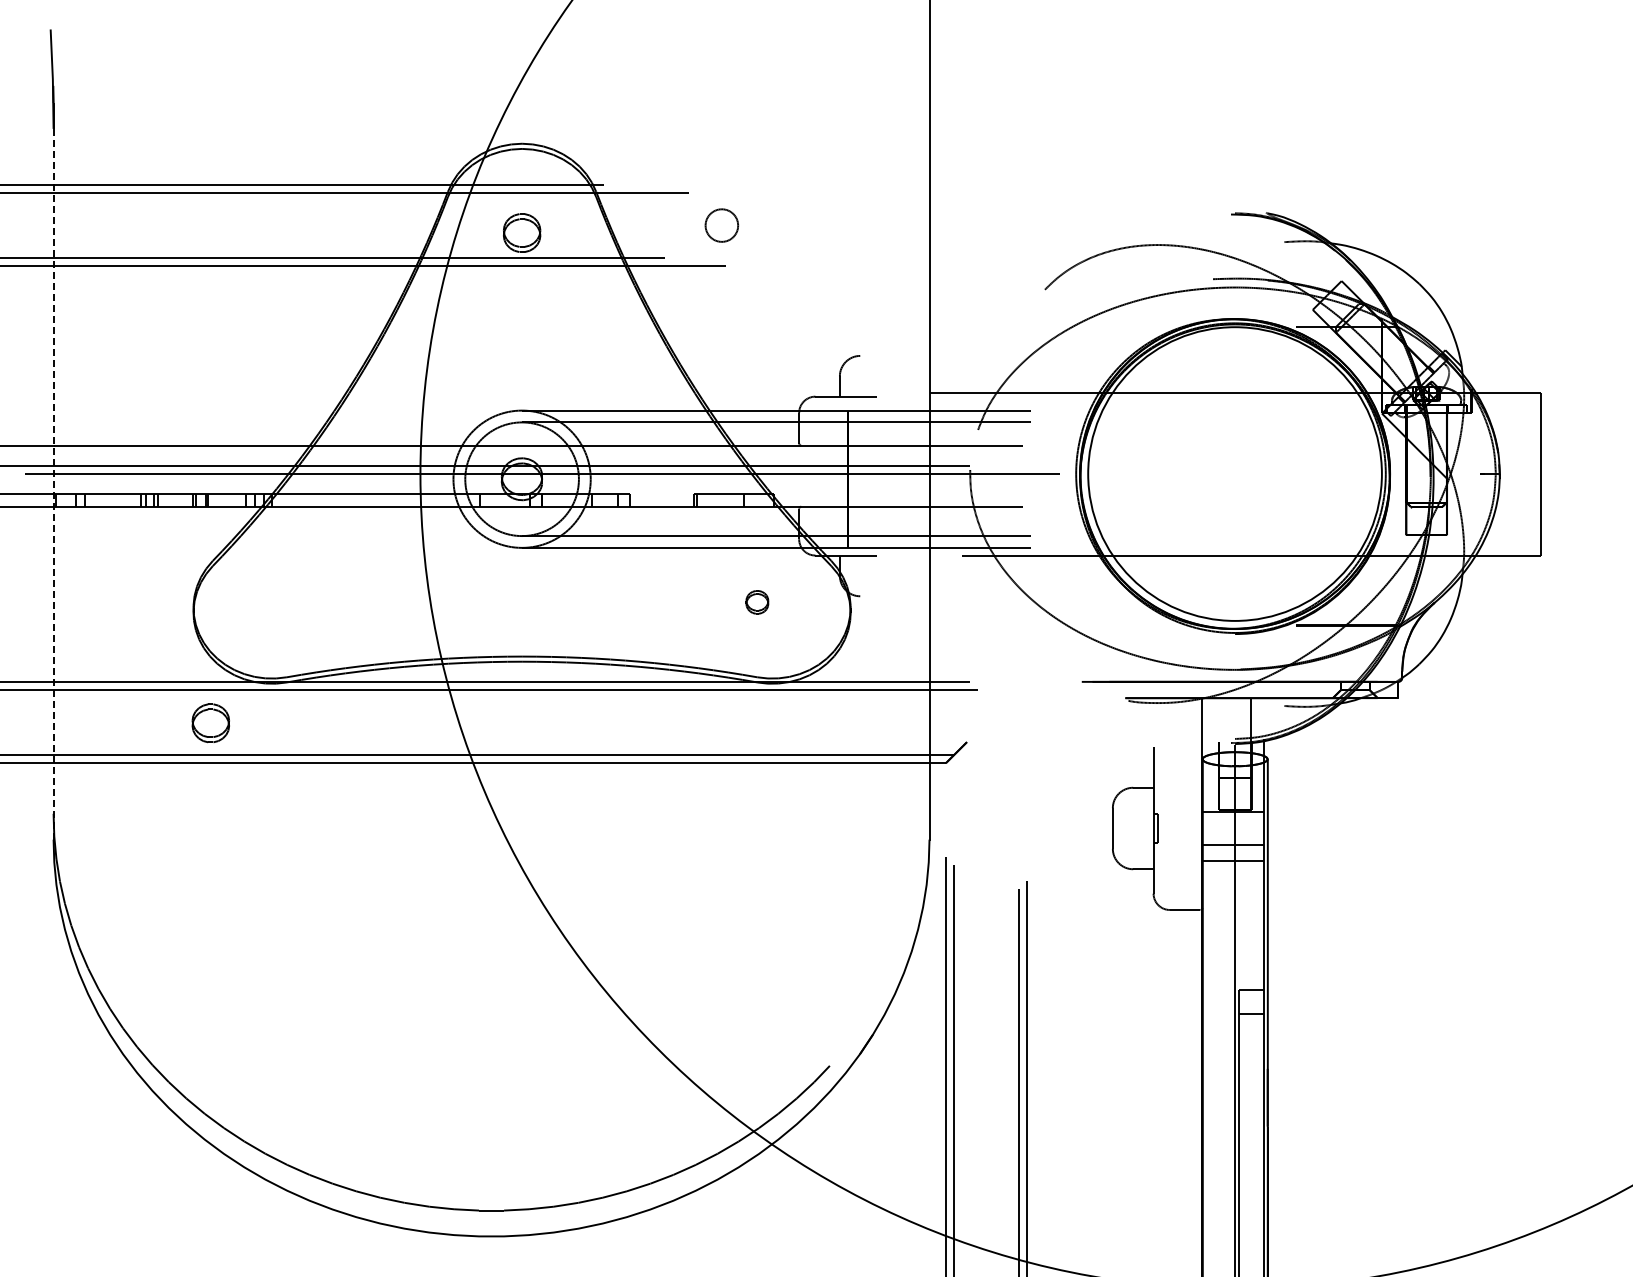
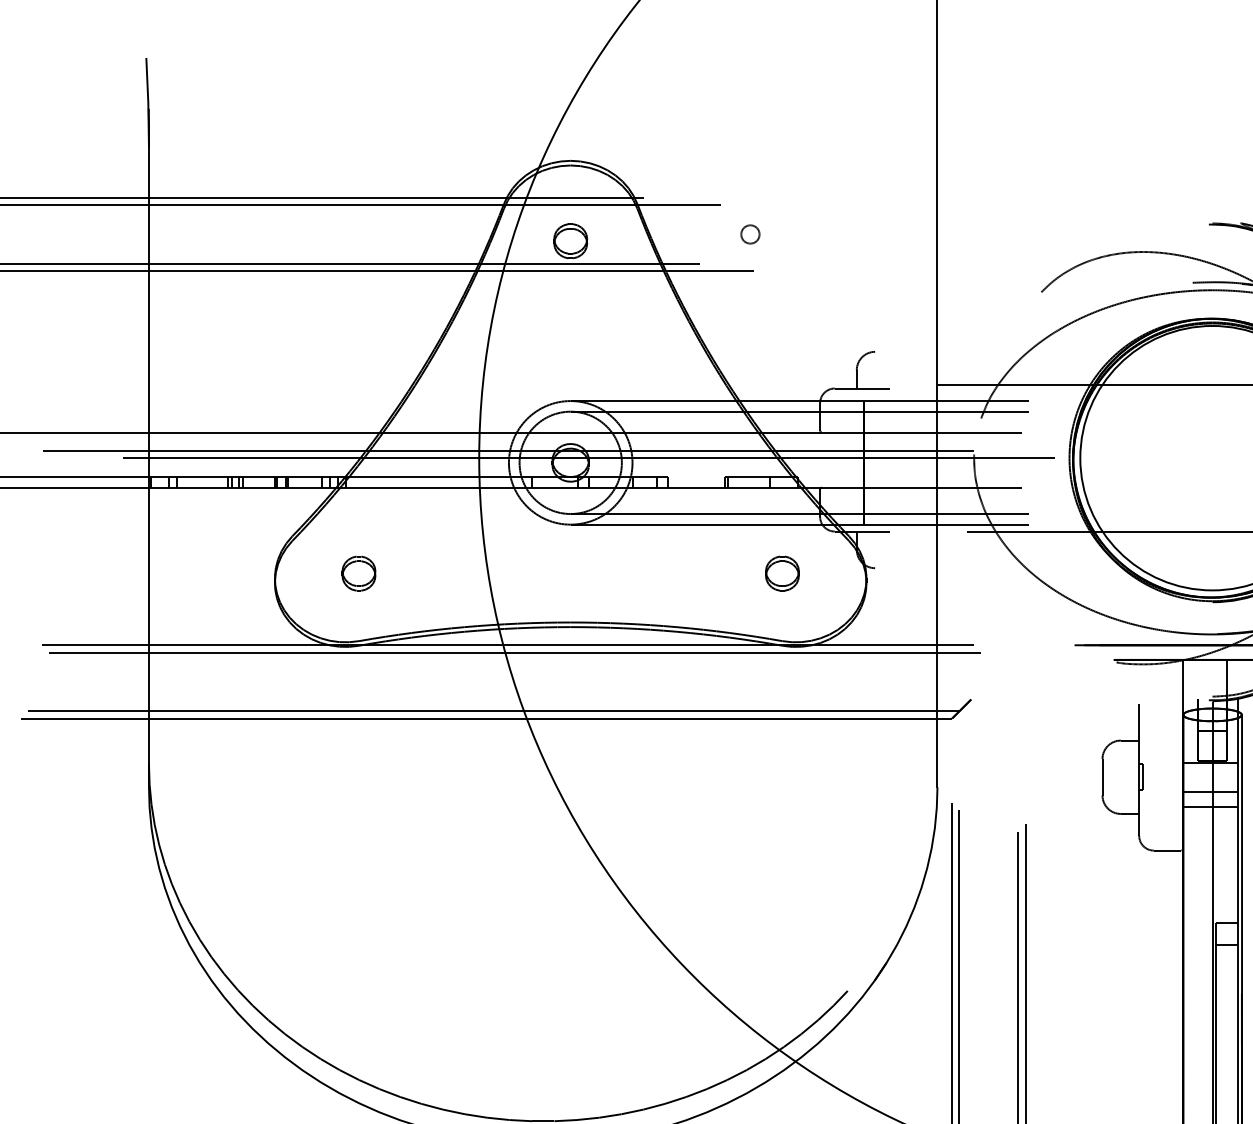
circle: (721, 225) -> (750, 234), size x0.62
line: (53, 484) -> (148, 467), dashed -> solid
part: (757, 602) -> (782, 573), size x1.67
part: (210, 723) -> (358, 573), moved

